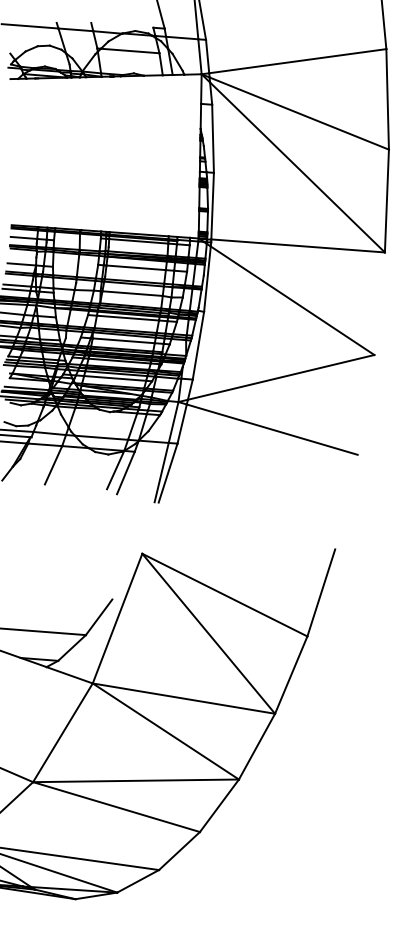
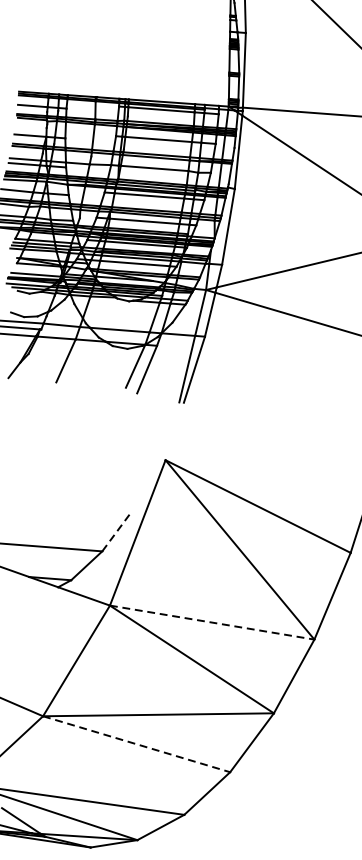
line: (99, 616) -> (117, 530), solid -> dashed
line: (184, 698) -> (212, 622), solid -> dashed
line: (117, 807) -> (137, 744), solid -> dashed

